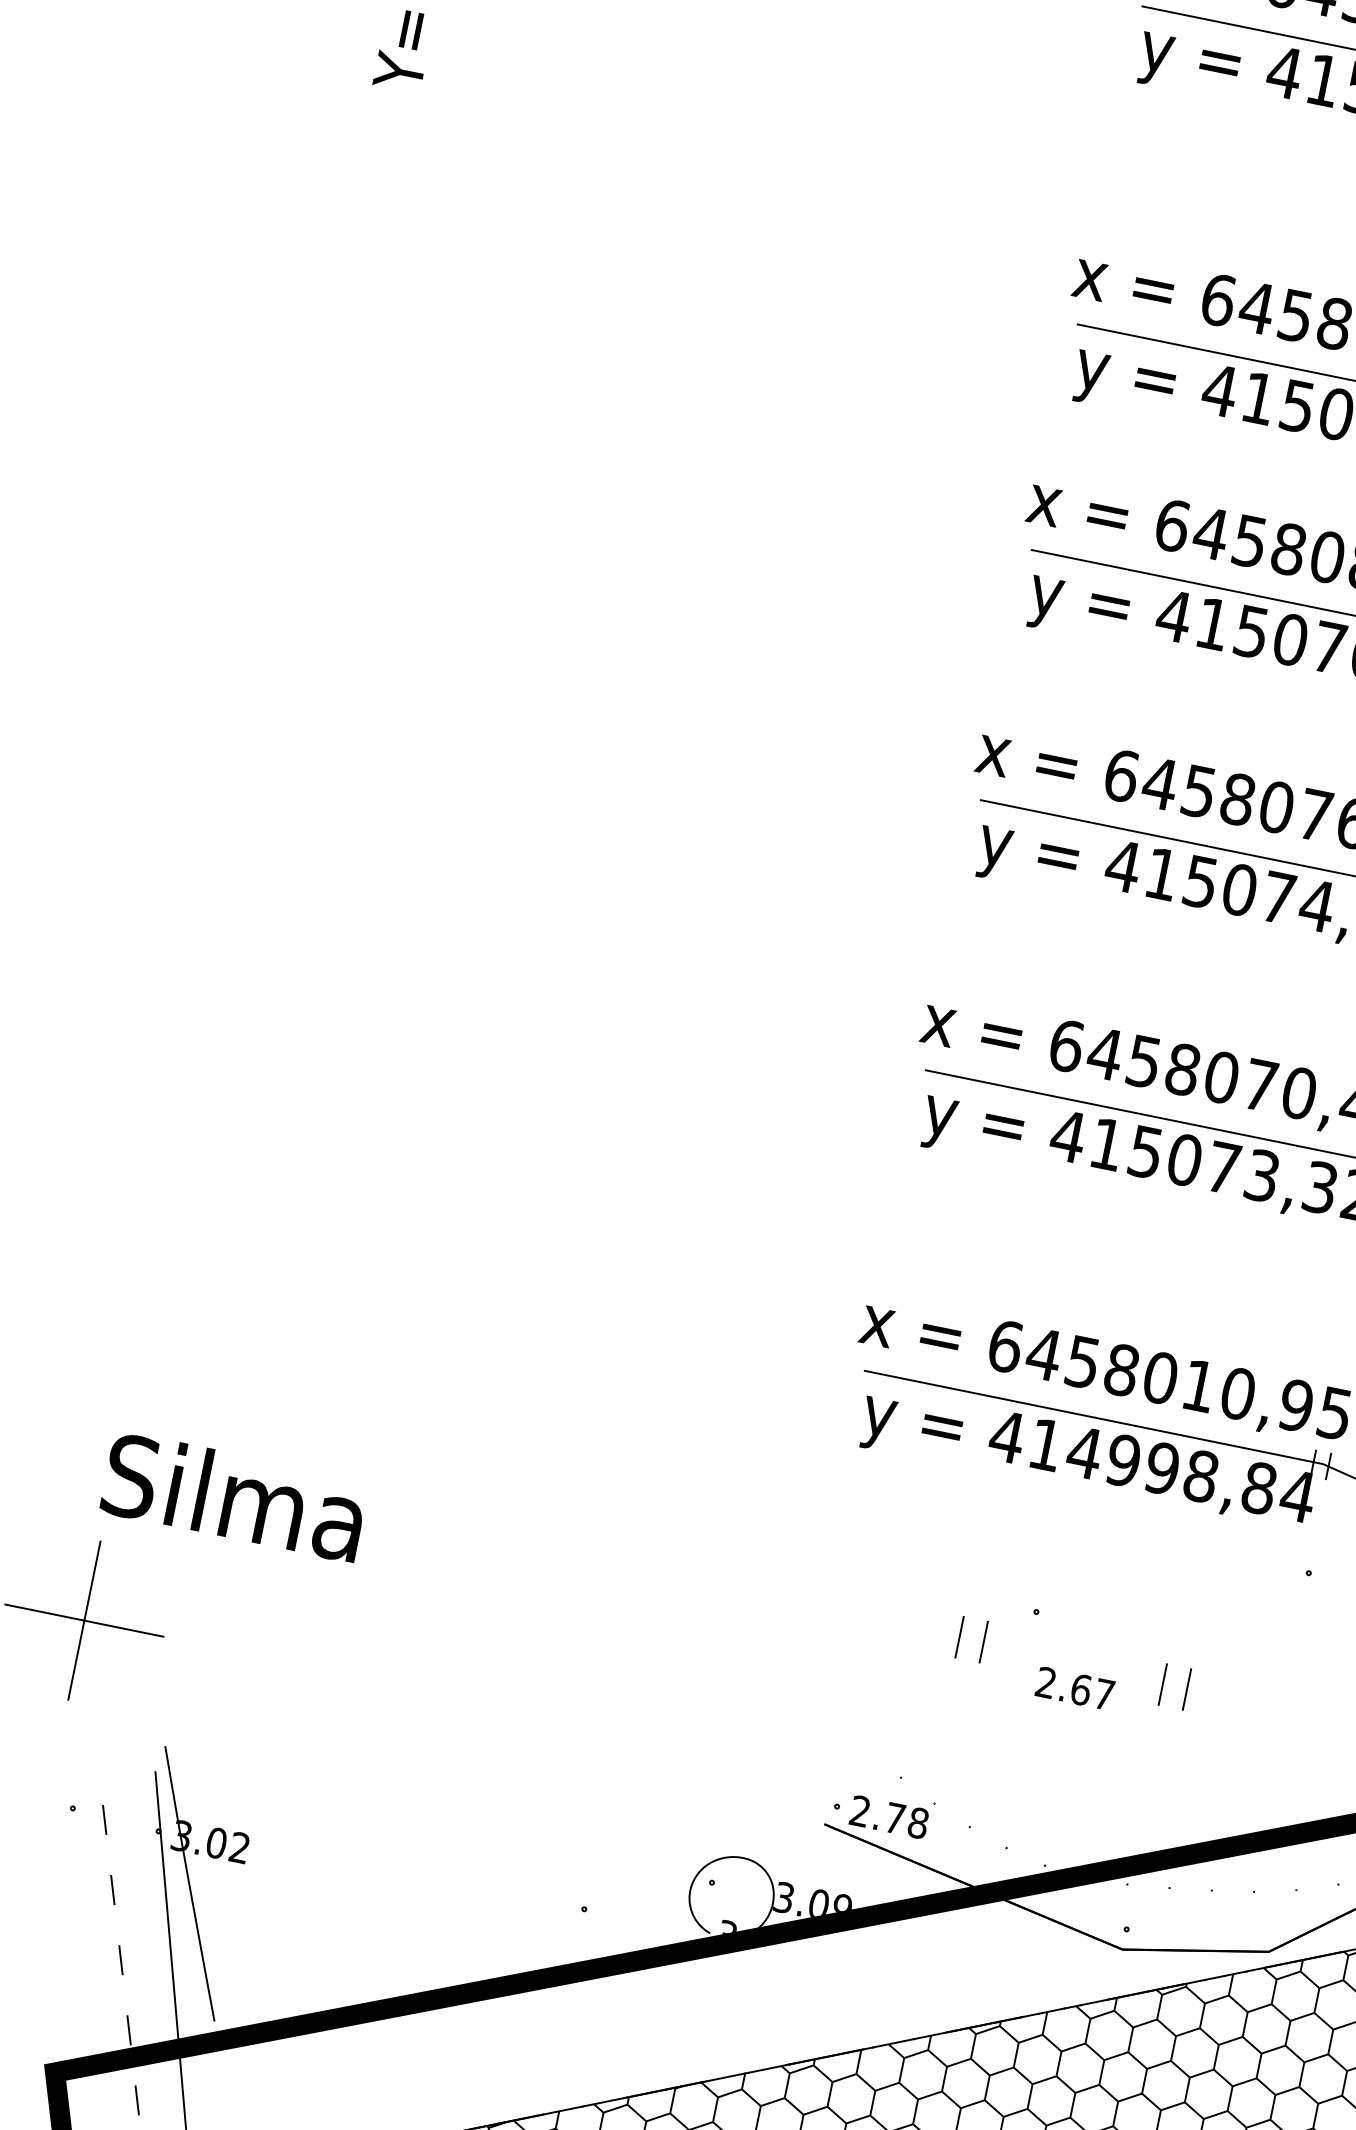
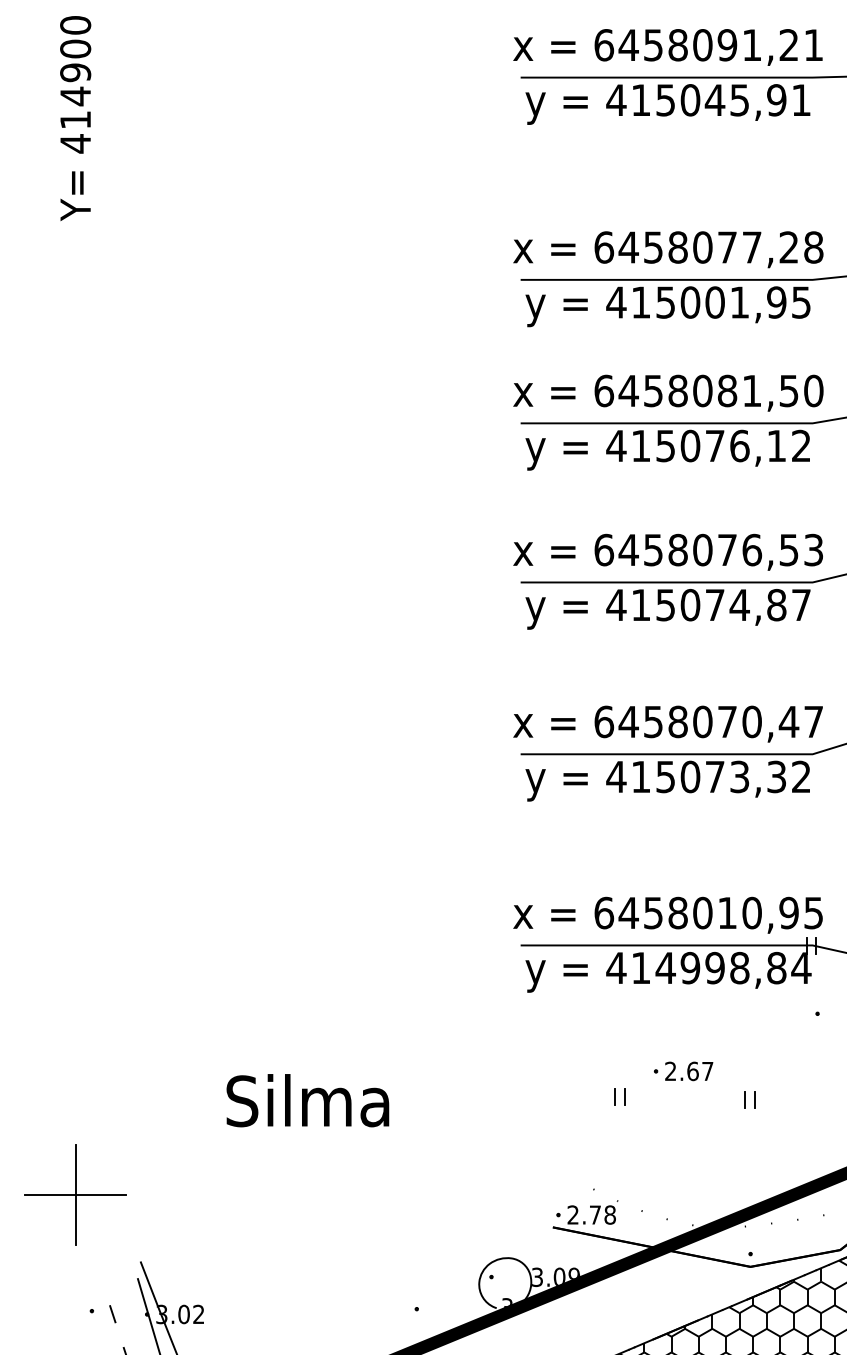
text: (233, 1496) -> (307, 1100), moved
part: (970, 1639) -> (619, 1096), size x0.62
part: (1174, 1686) -> (749, 1099), size x0.62
text: (1075, 1688) -> (689, 1071), moved

